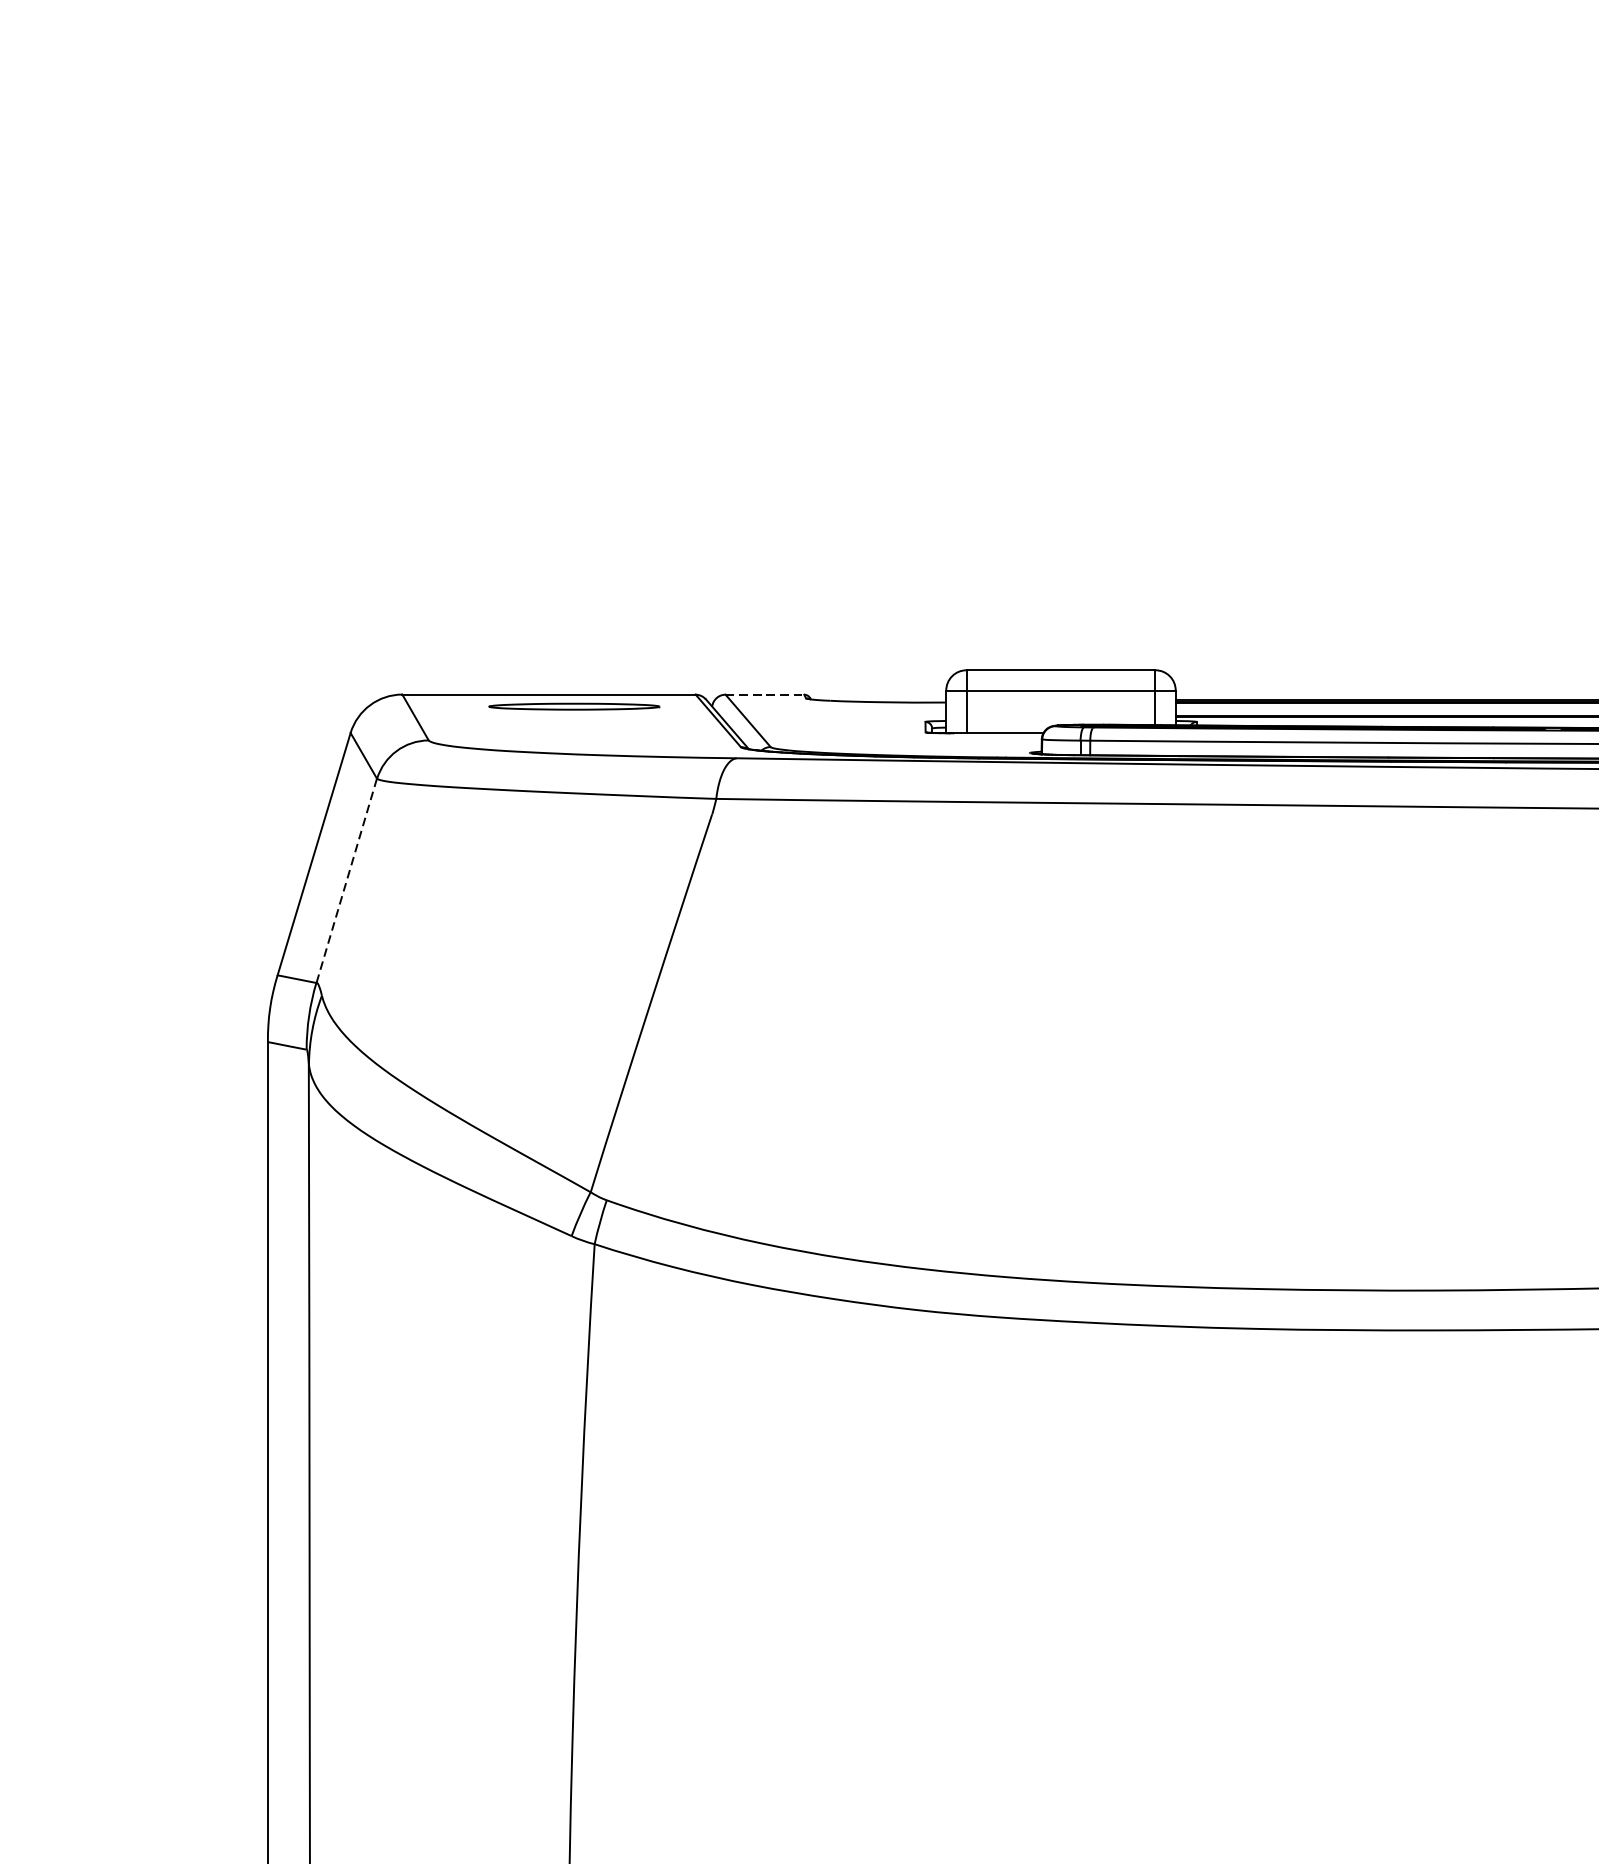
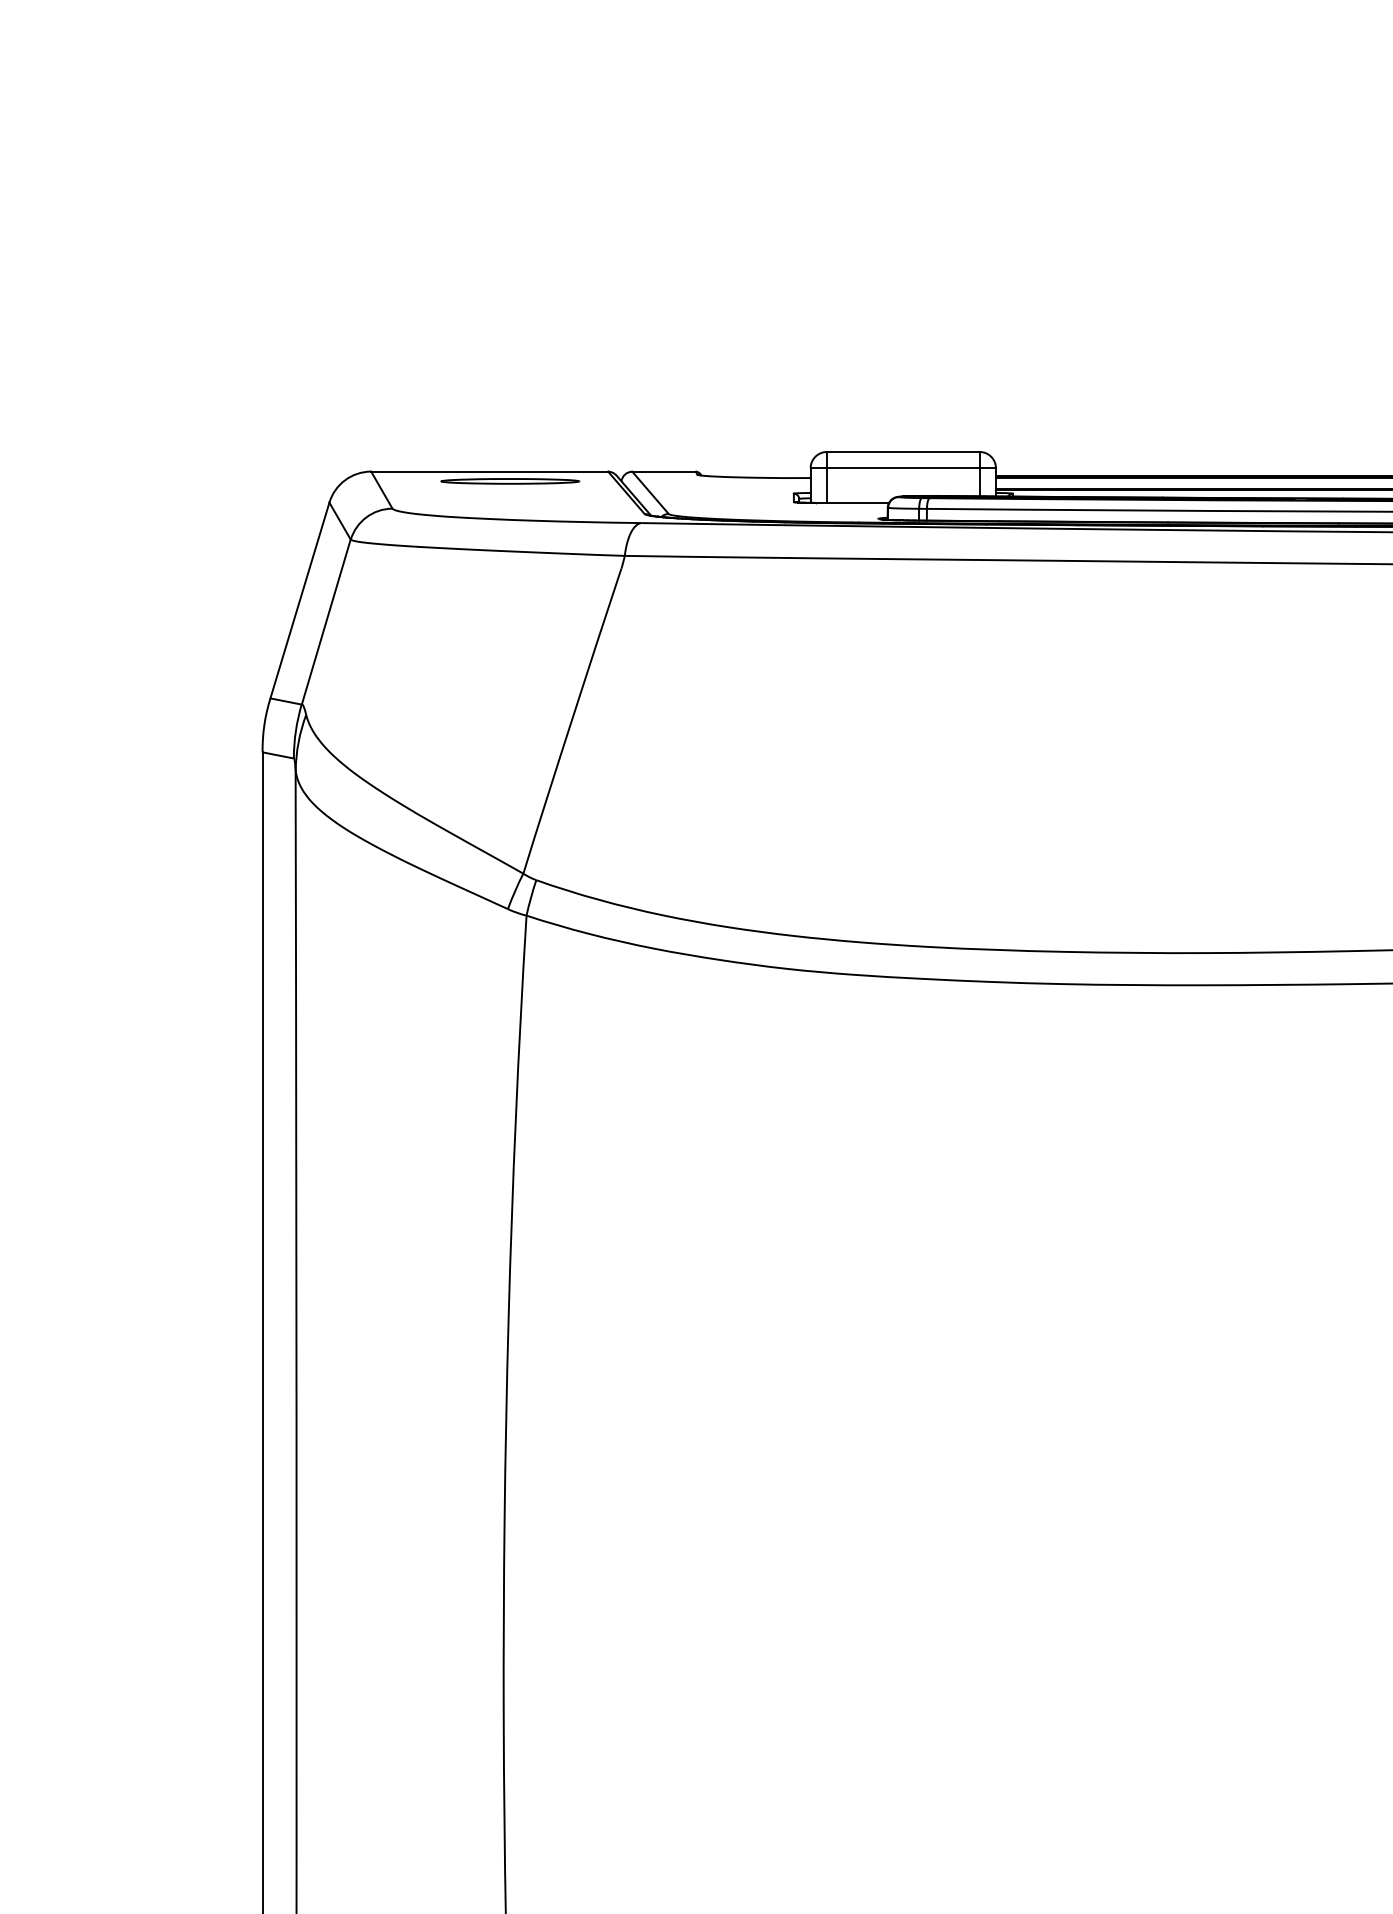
line: (765, 694) -> (664, 471), dashed -> solid
line: (347, 881) -> (326, 622), dashed -> solid

